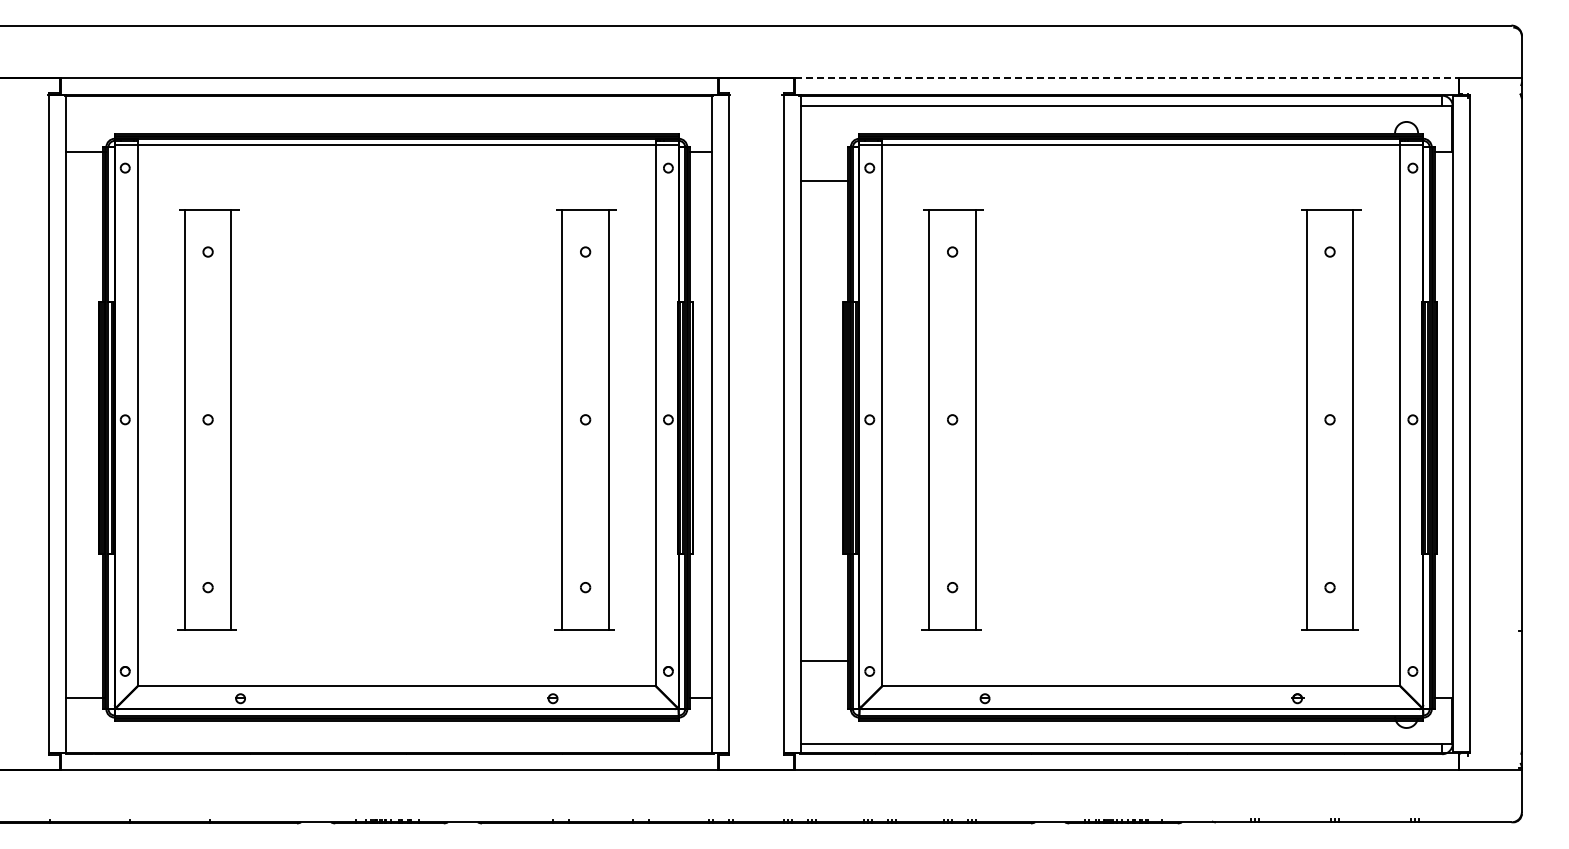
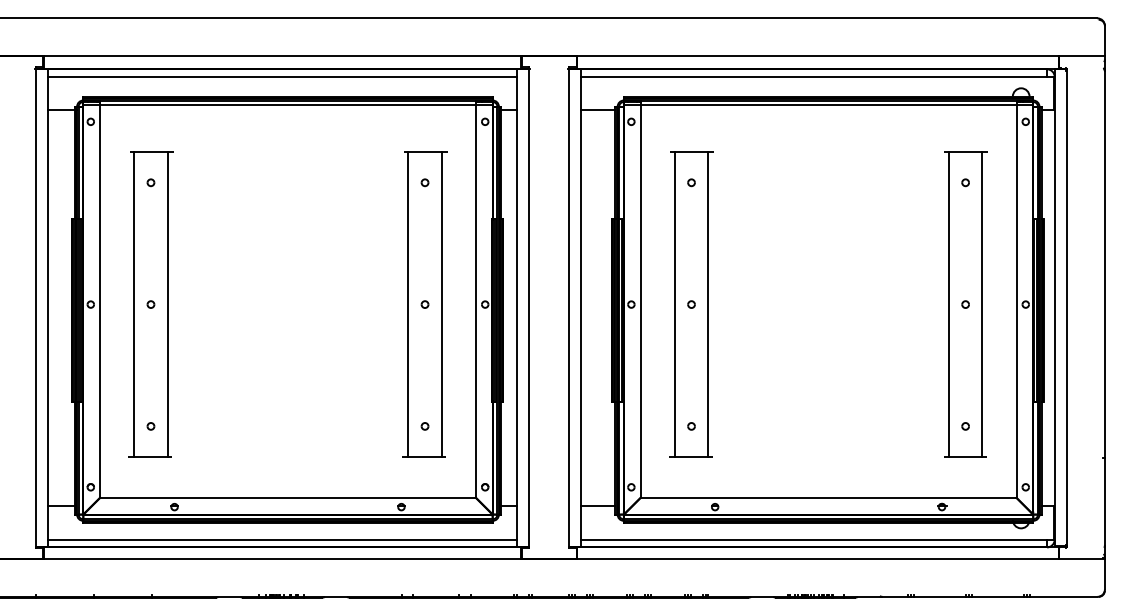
line: (1127, 77) -> (818, 56), dashed -> solid
line: (389, 106) -> (282, 77), added
line: (823, 181) -> (597, 110), moved
line: (823, 660) -> (597, 506), moved
line: (389, 743) -> (282, 539), added

